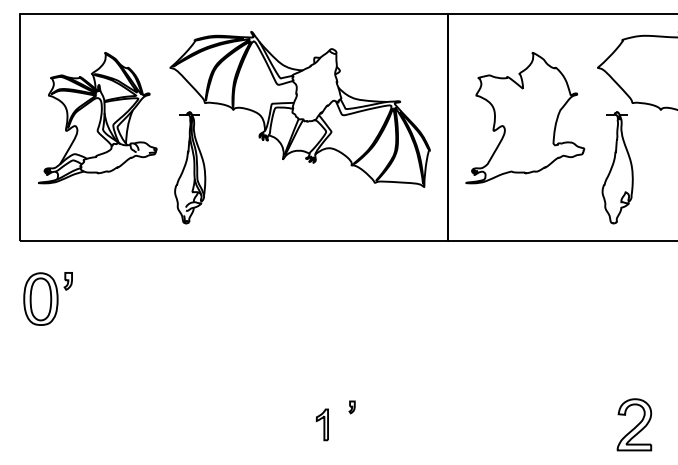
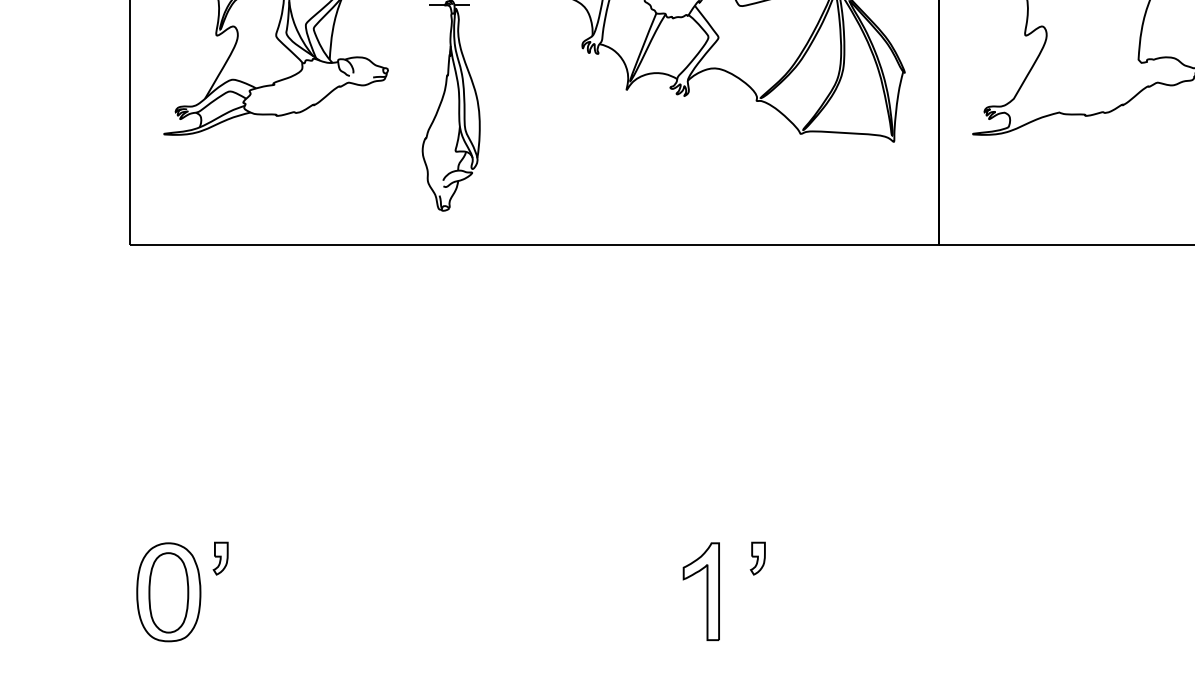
part: (47, 298) -> (181, 591), moved
part: (351, 407) -> (756, 558), size x1.43
part: (322, 424) -> (701, 591), size x1.67

